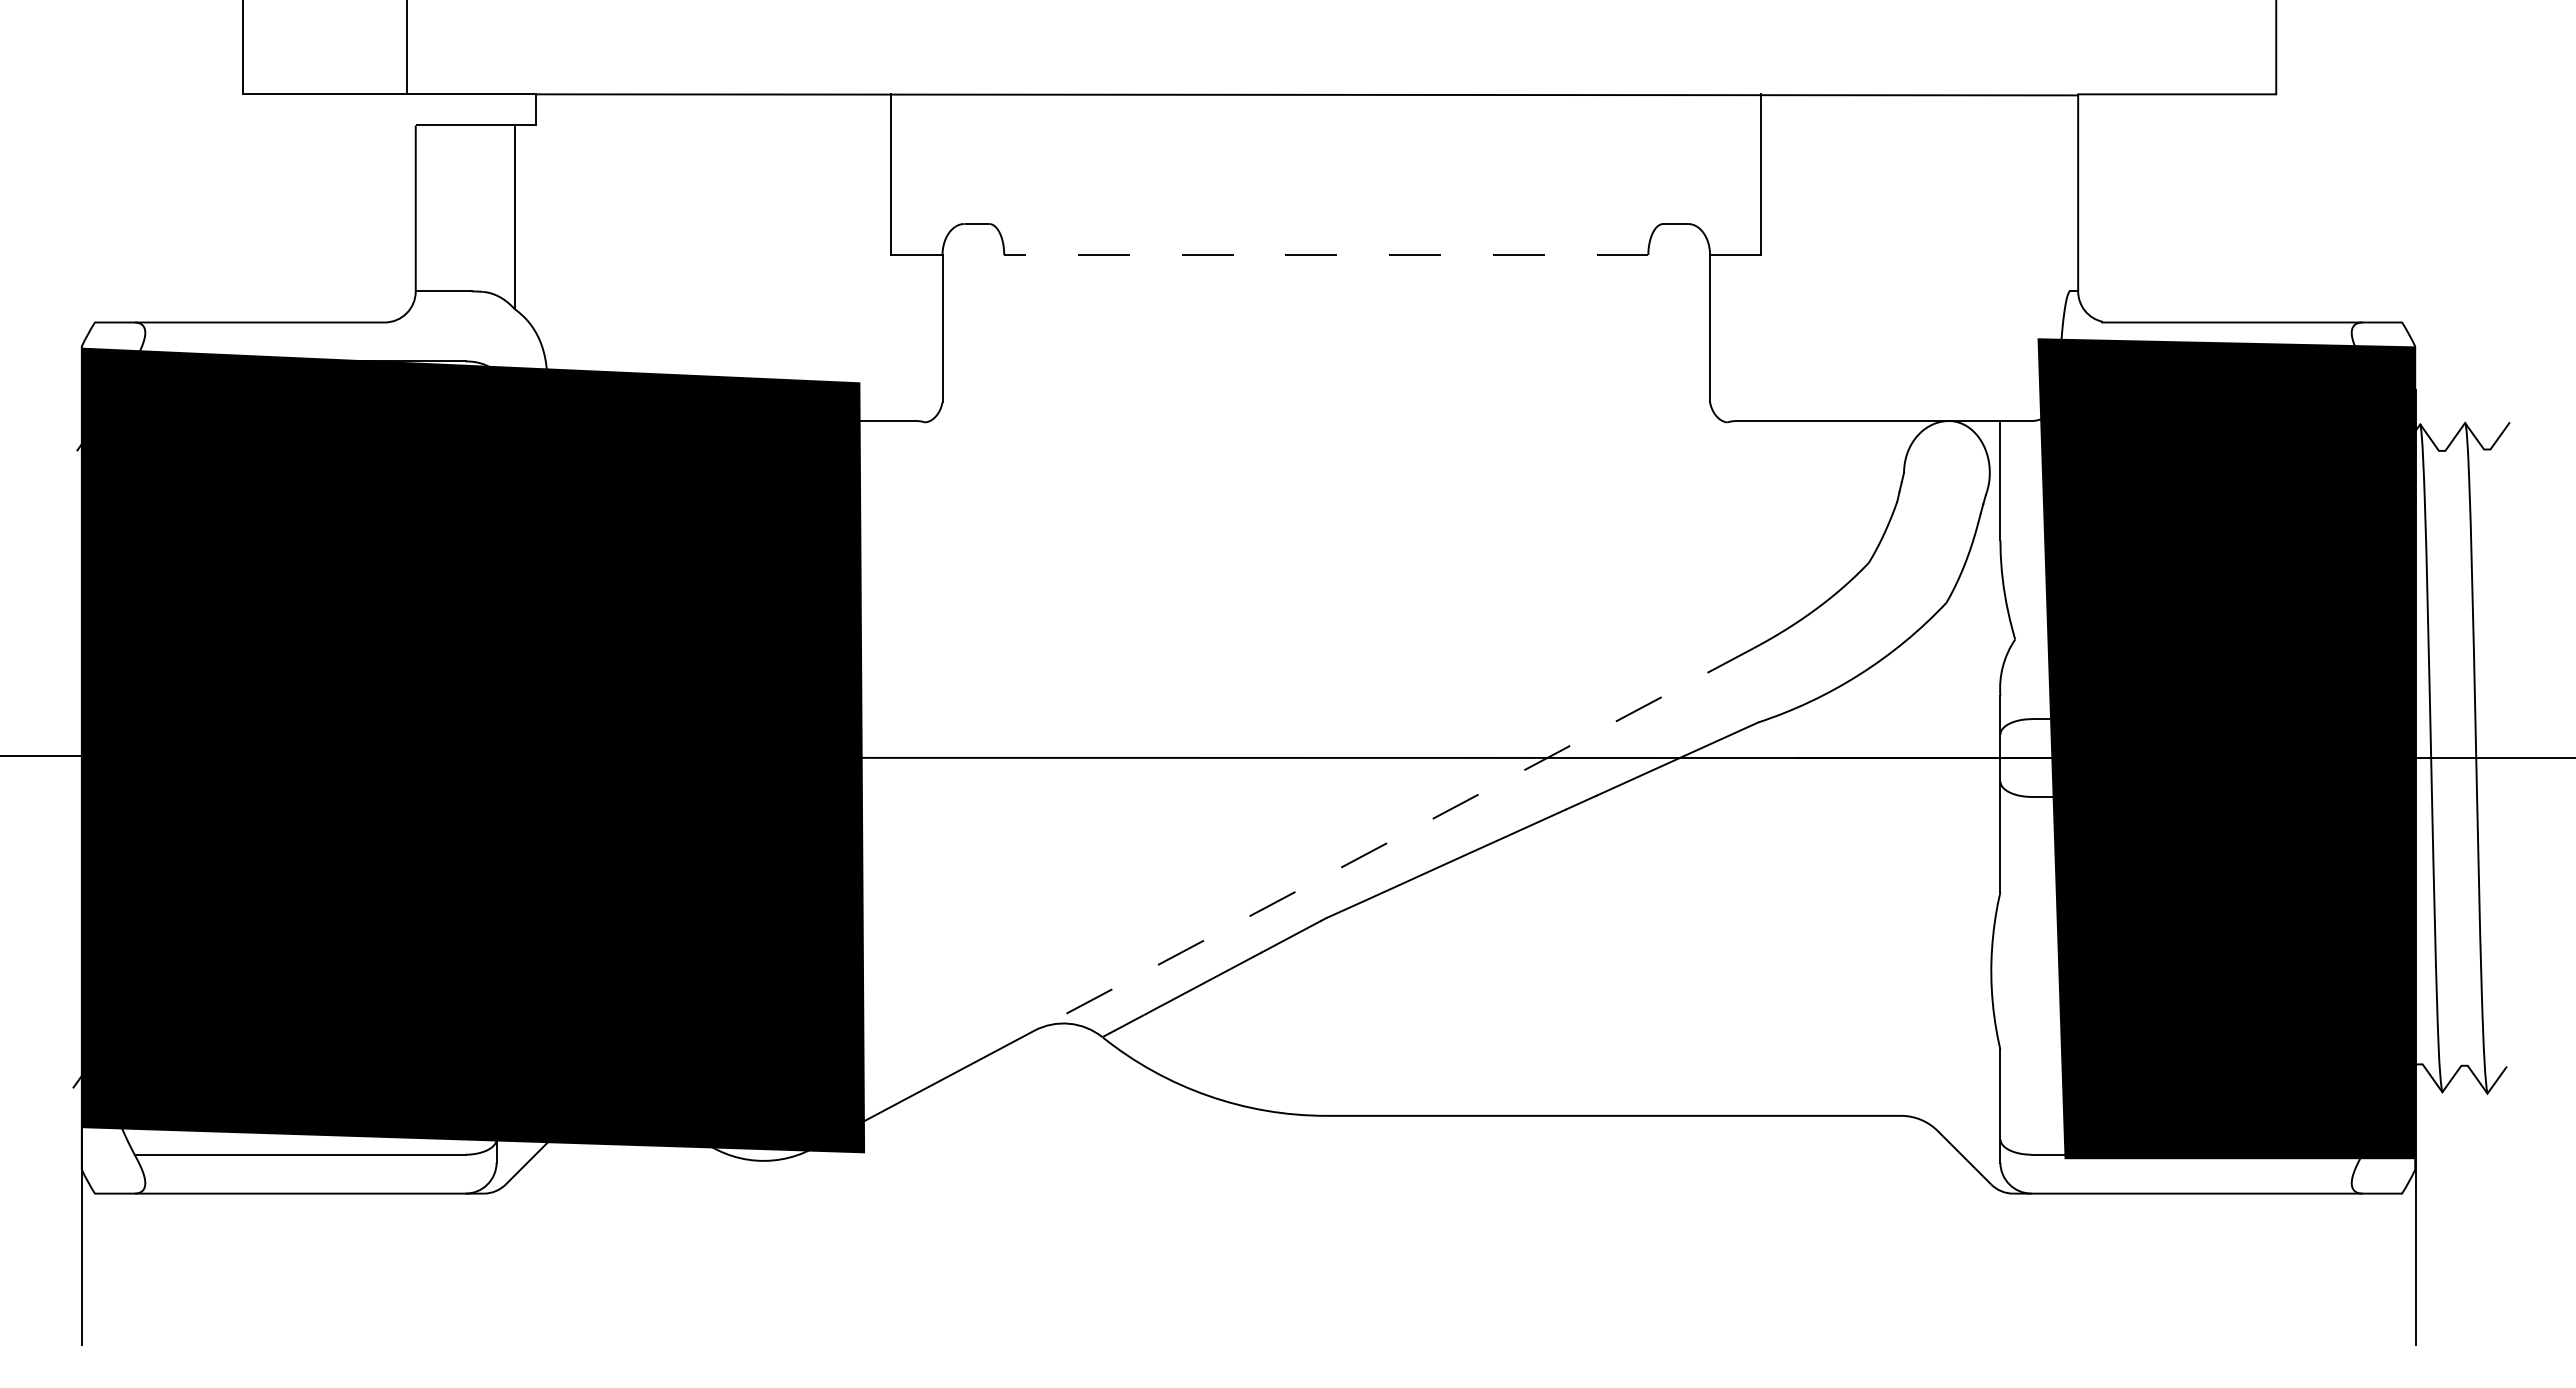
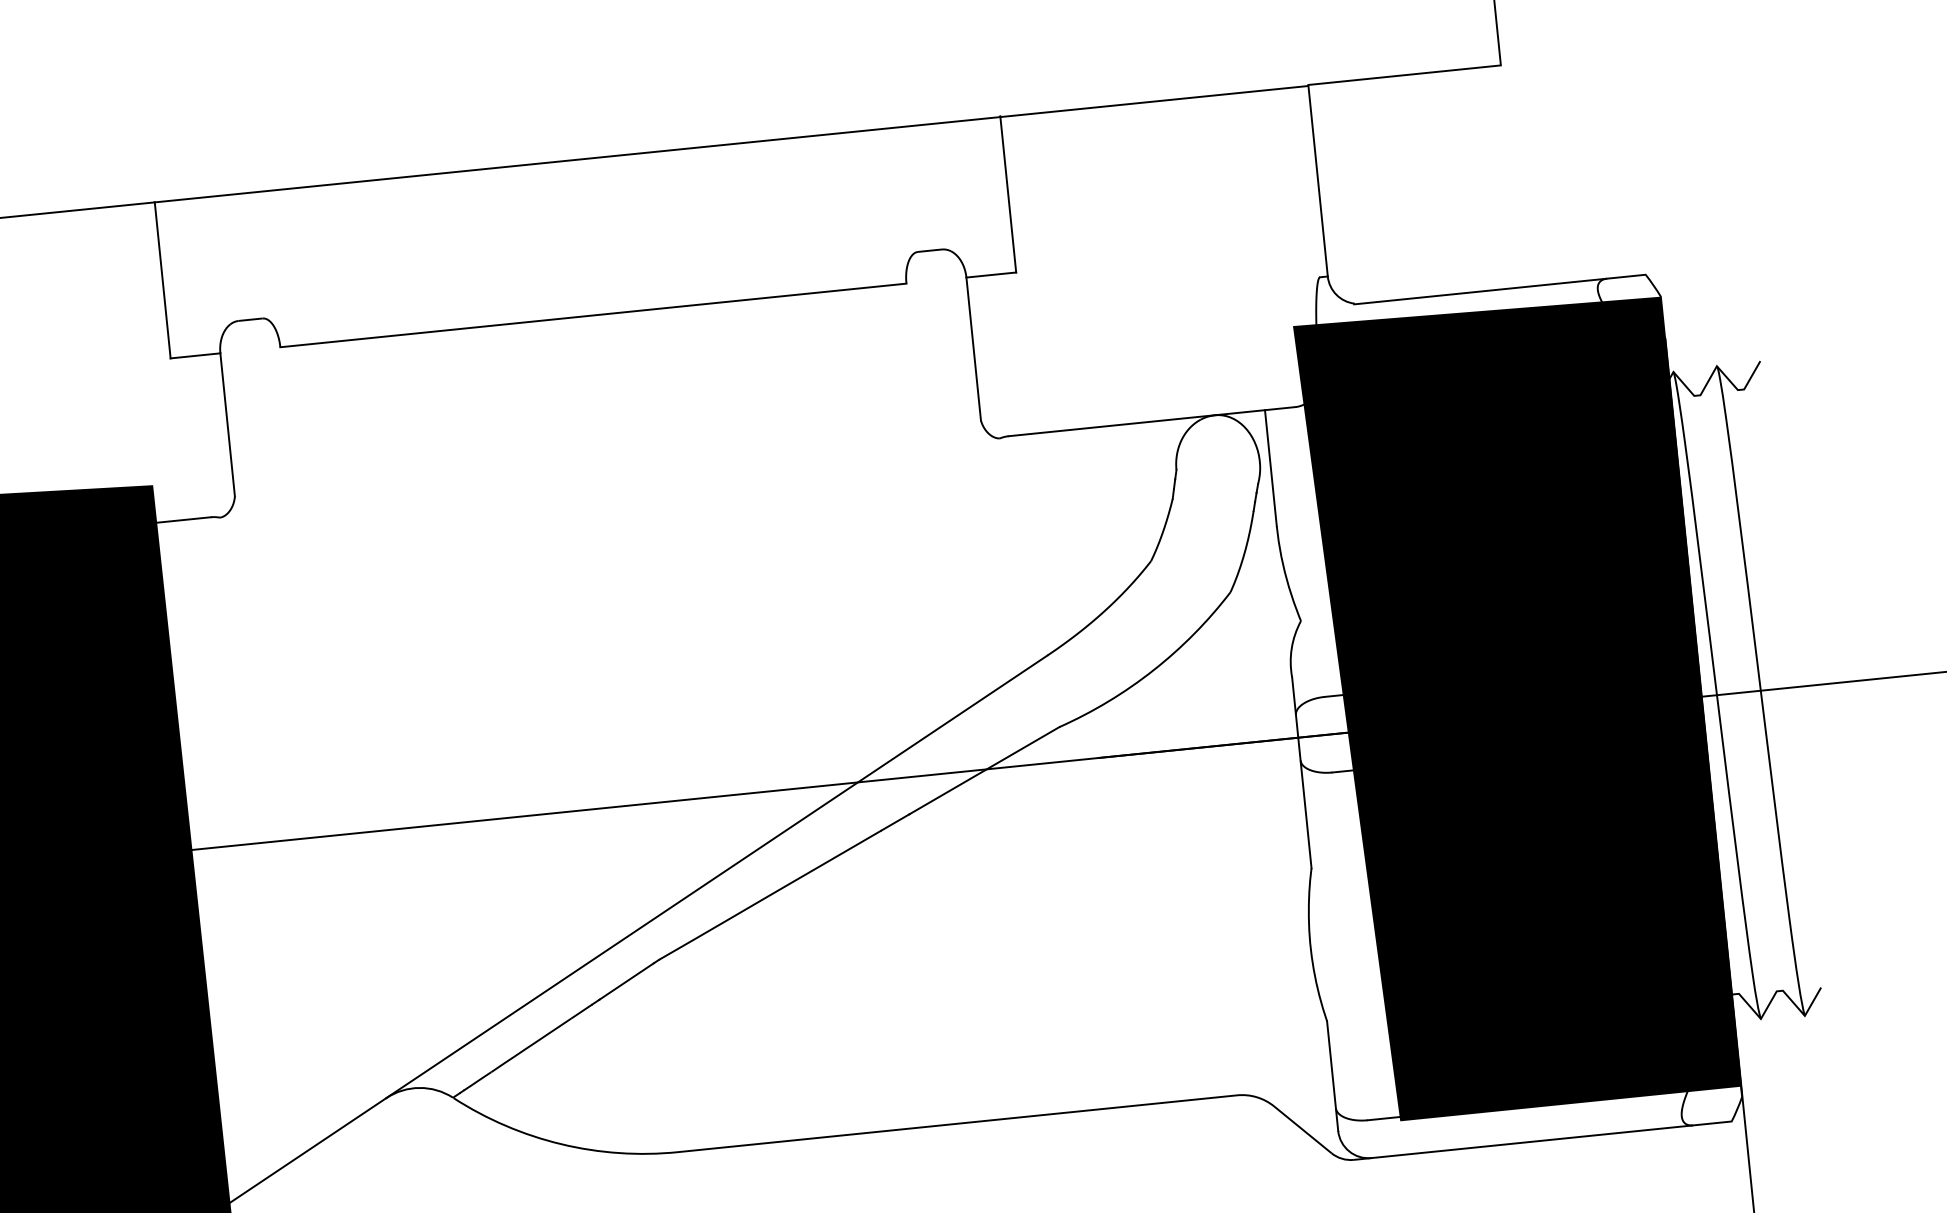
line: (1325, 255) -> (592, 315), dashed -> solid
line: (1393, 839) -> (716, 876), dashed -> solid

